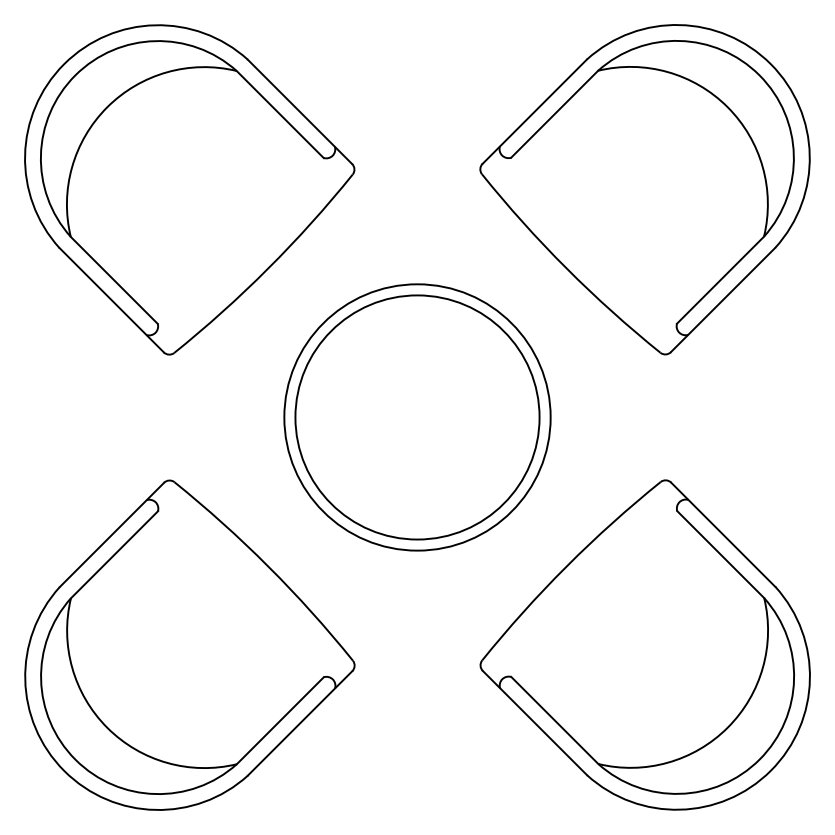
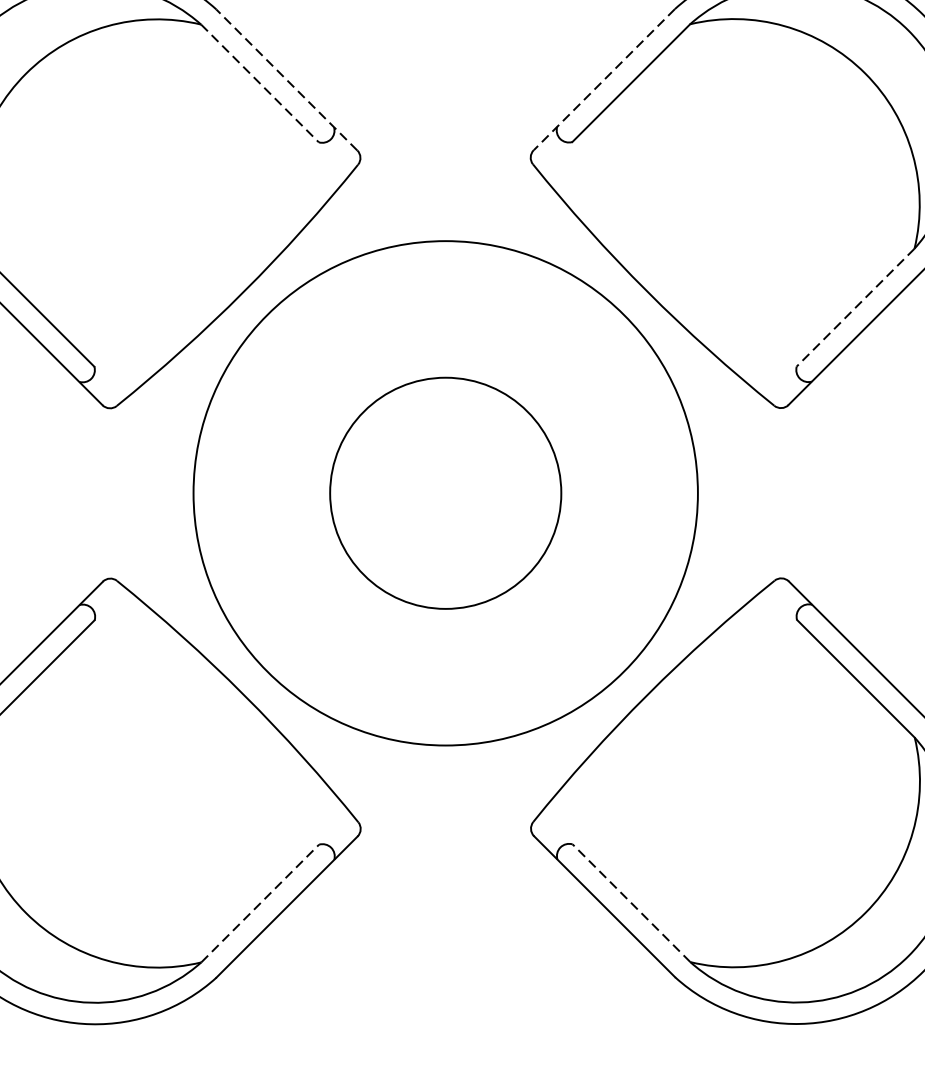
line: (300, 111) -> (287, 79), solid -> dashed
line: (534, 111) -> (604, 79), solid -> dashed
line: (280, 114) -> (260, 83), solid -> dashed
line: (720, 280) -> (855, 308), solid -> dashed
circle: (417, 417) -> (445, 493), size x0.7
circle: (417, 417) -> (445, 493), size x1.4
line: (280, 720) -> (260, 903), solid -> dashed
line: (554, 720) -> (631, 903), solid -> dashed

